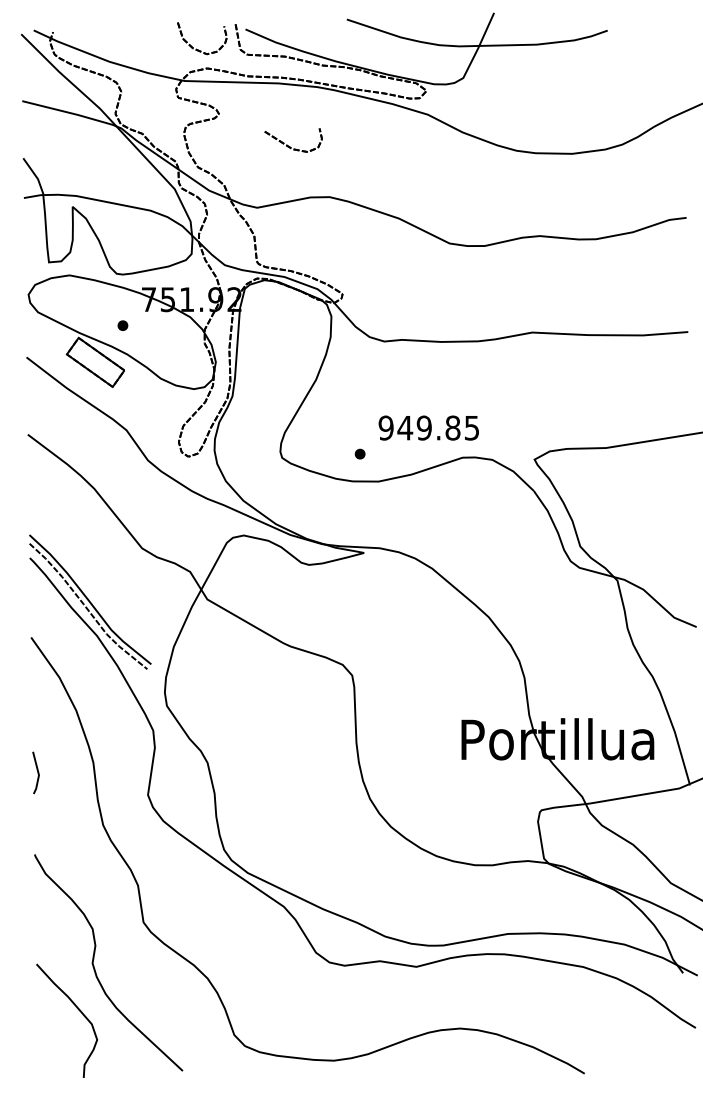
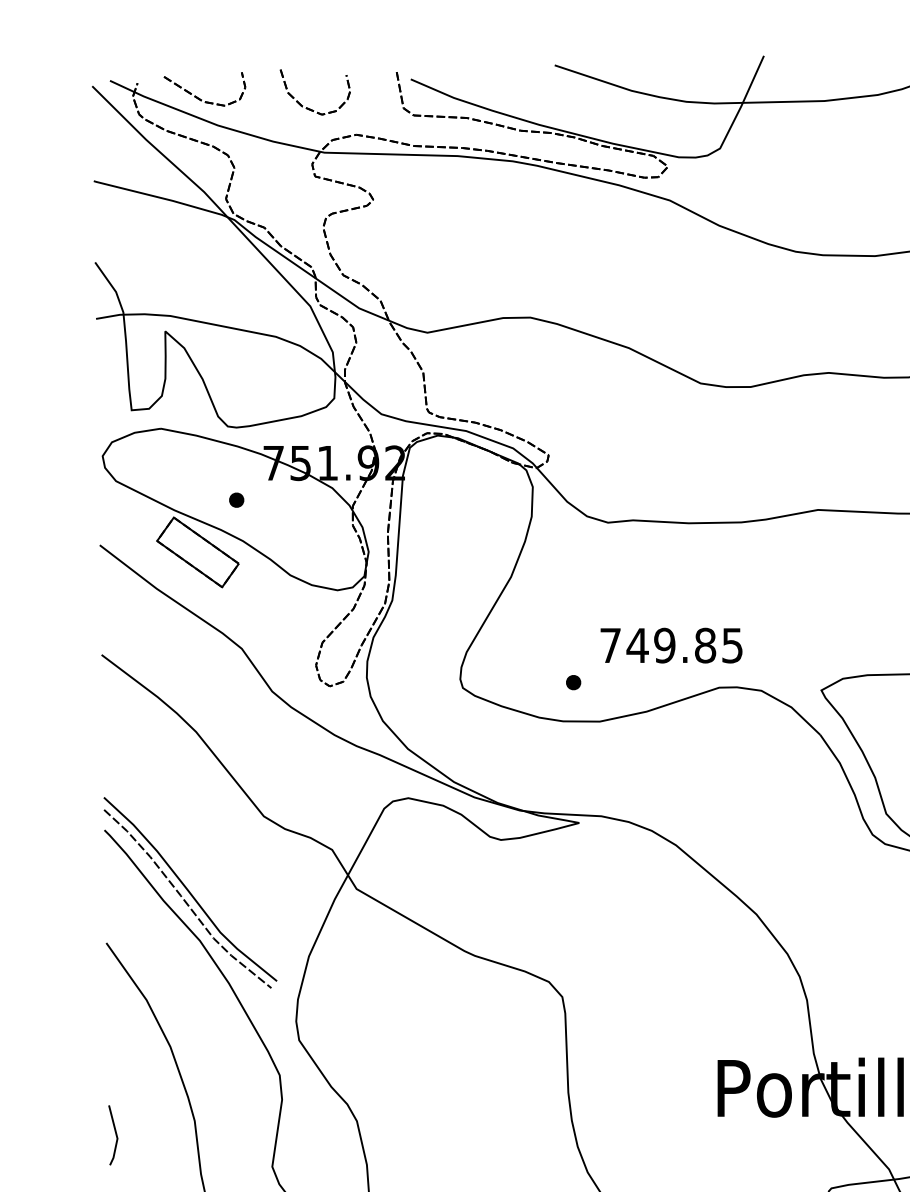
part: (196, 48) -> (307, 106), moved
part: (290, 146) -> (200, 97), moved
text: (385, 427) -> (609, 644), 949.85 -> 749.85

